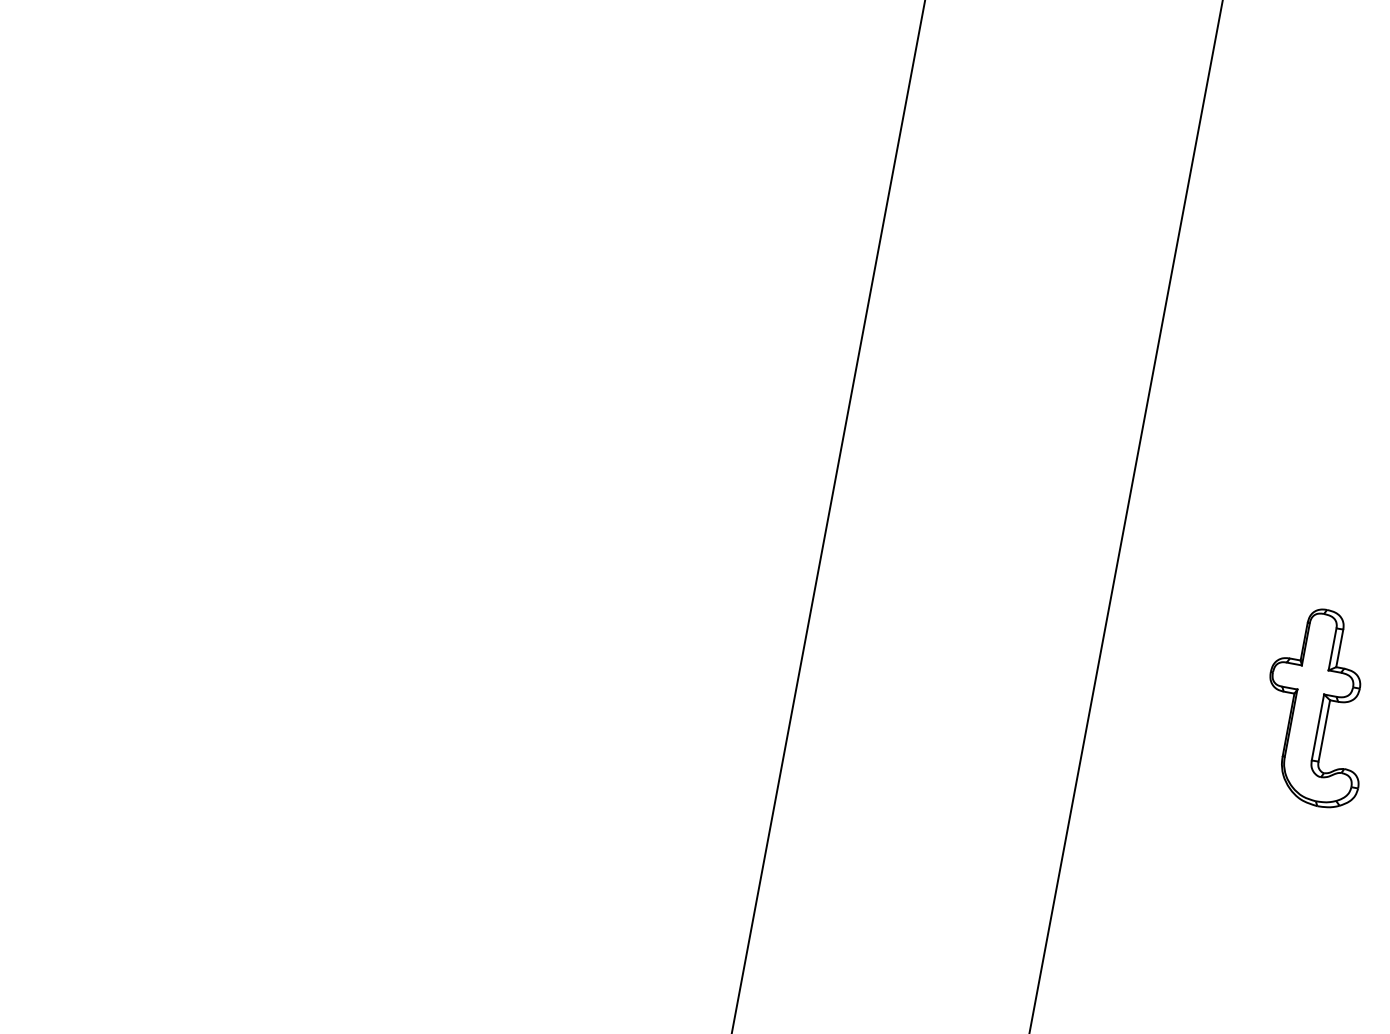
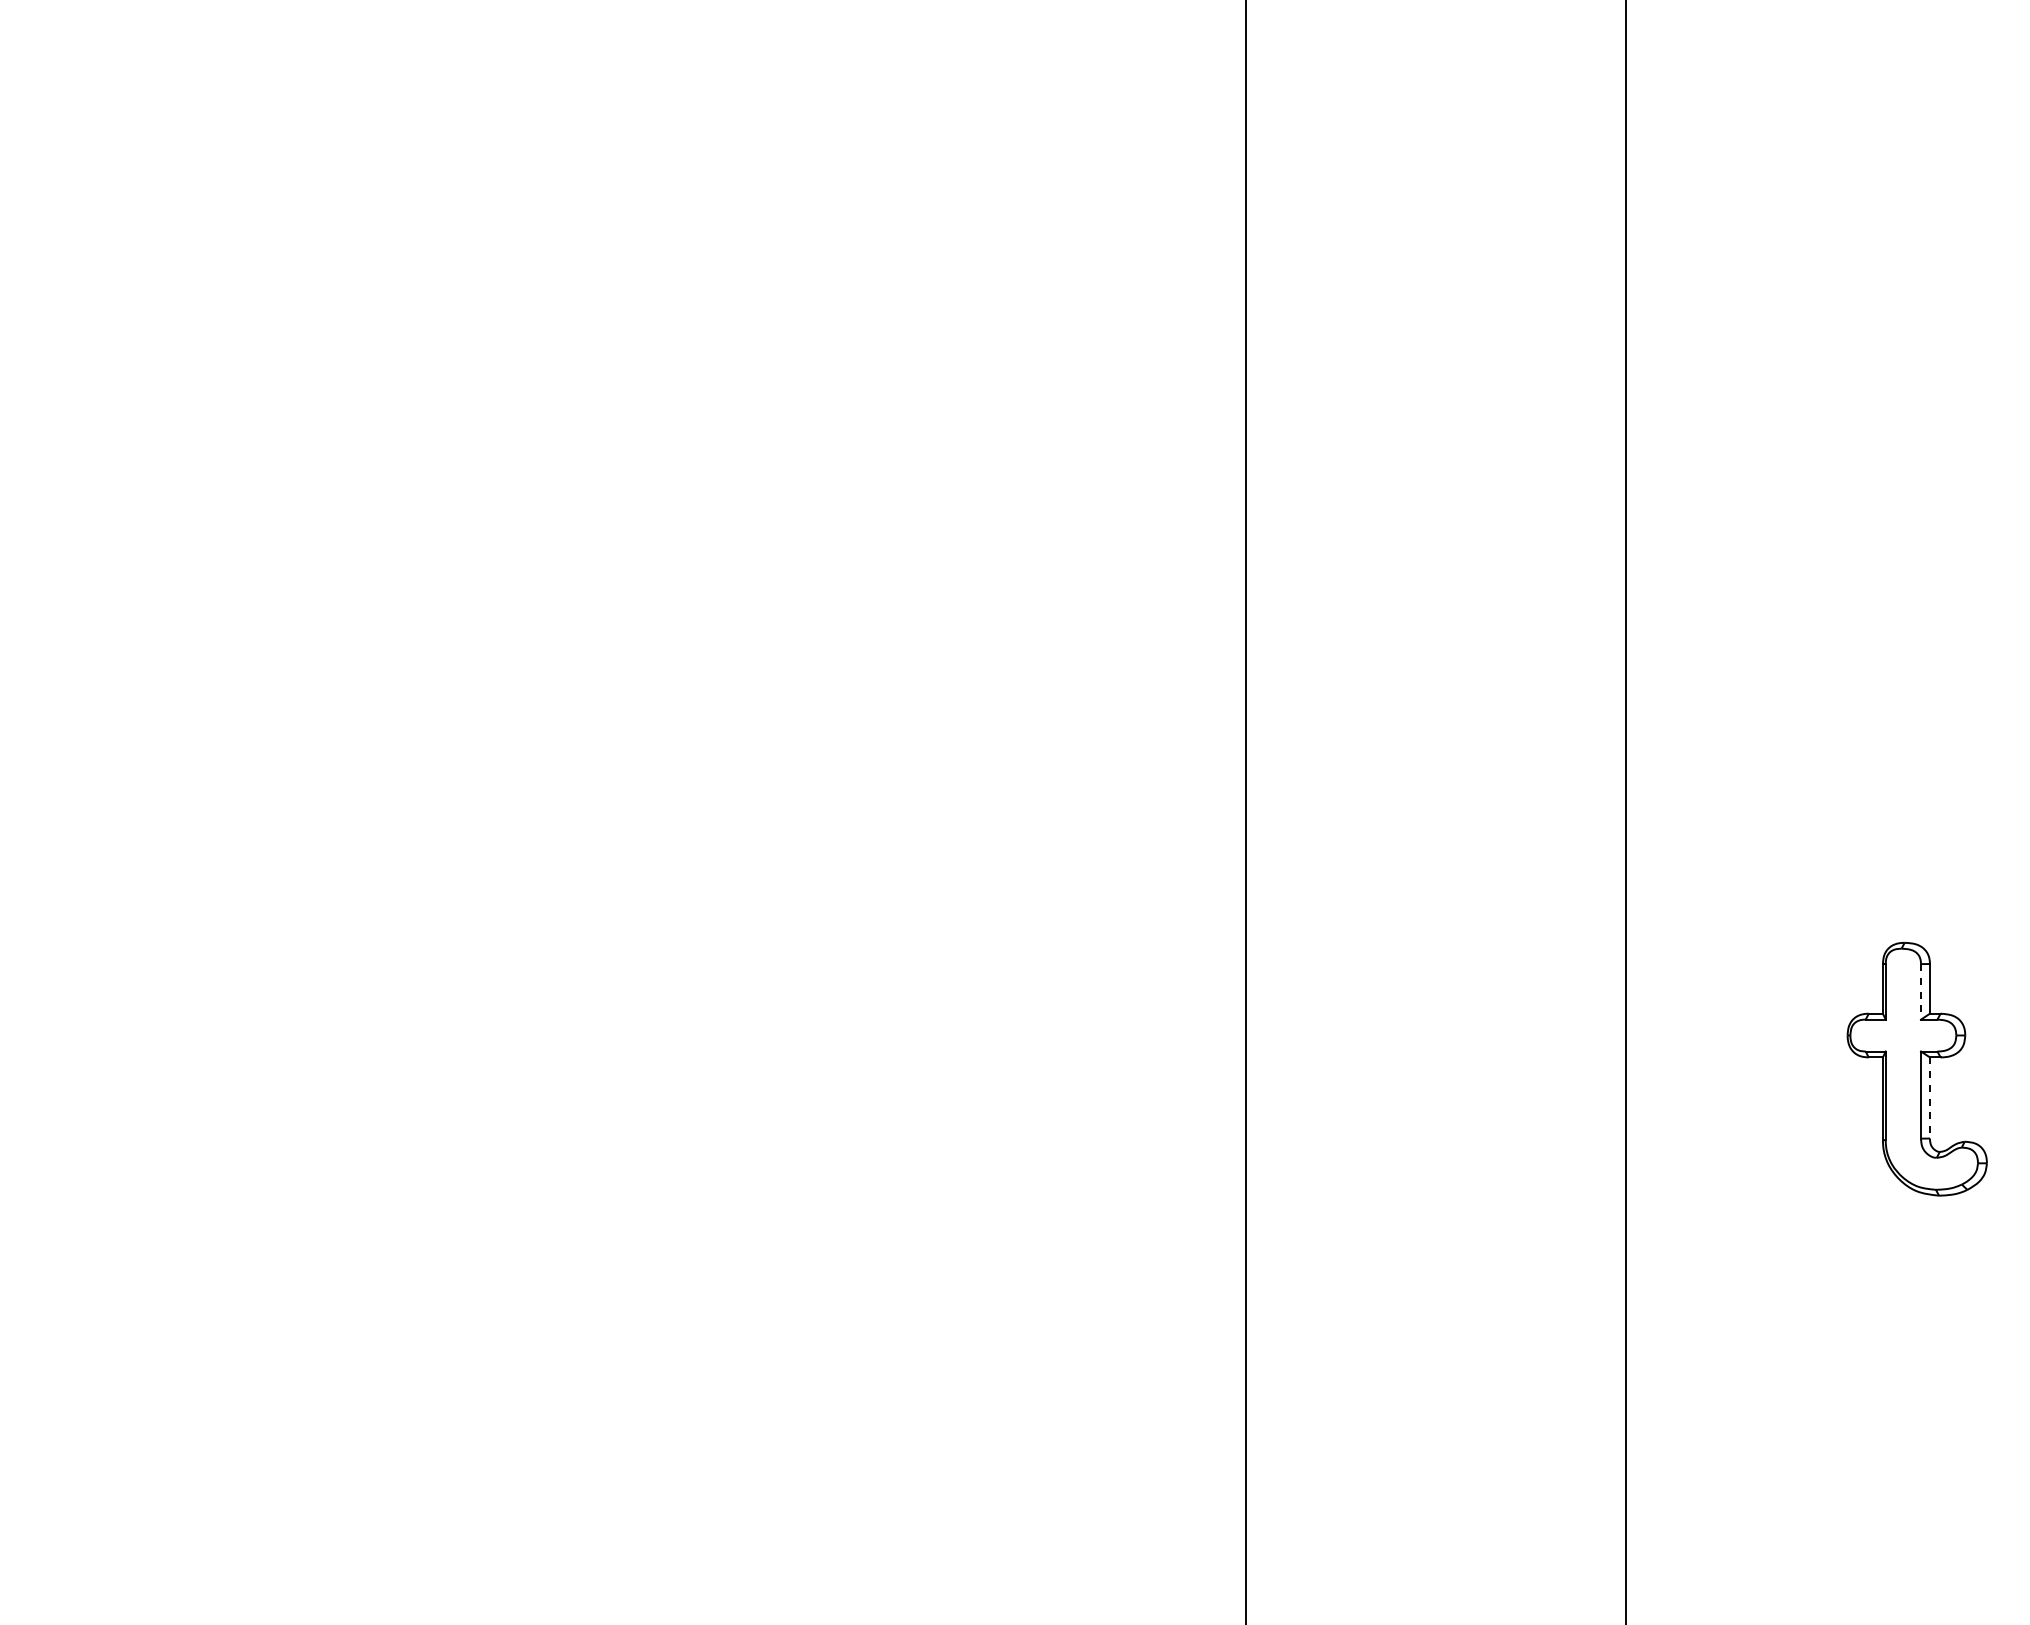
line: (1332, 649) -> (1921, 991), solid -> dashed
line: (1324, 730) -> (1929, 1097), solid -> dashed

